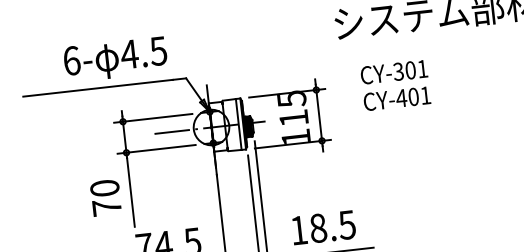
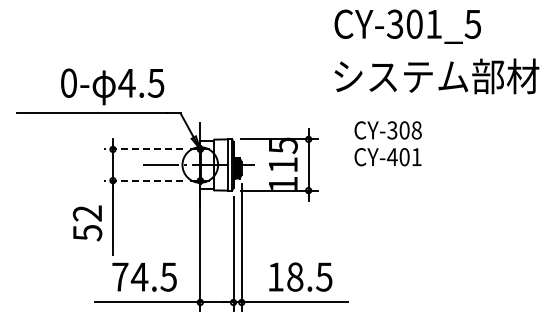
text: (72, 60) -> (69, 82), 6- -> 0-
text: (422, 69) -> (416, 130), CY-301 -> CY-308
line: (152, 118) -> (142, 149), solid -> dashed
line: (155, 149) -> (142, 180), solid -> dashed
text: (105, 198) -> (87, 223), 70 -> 52

